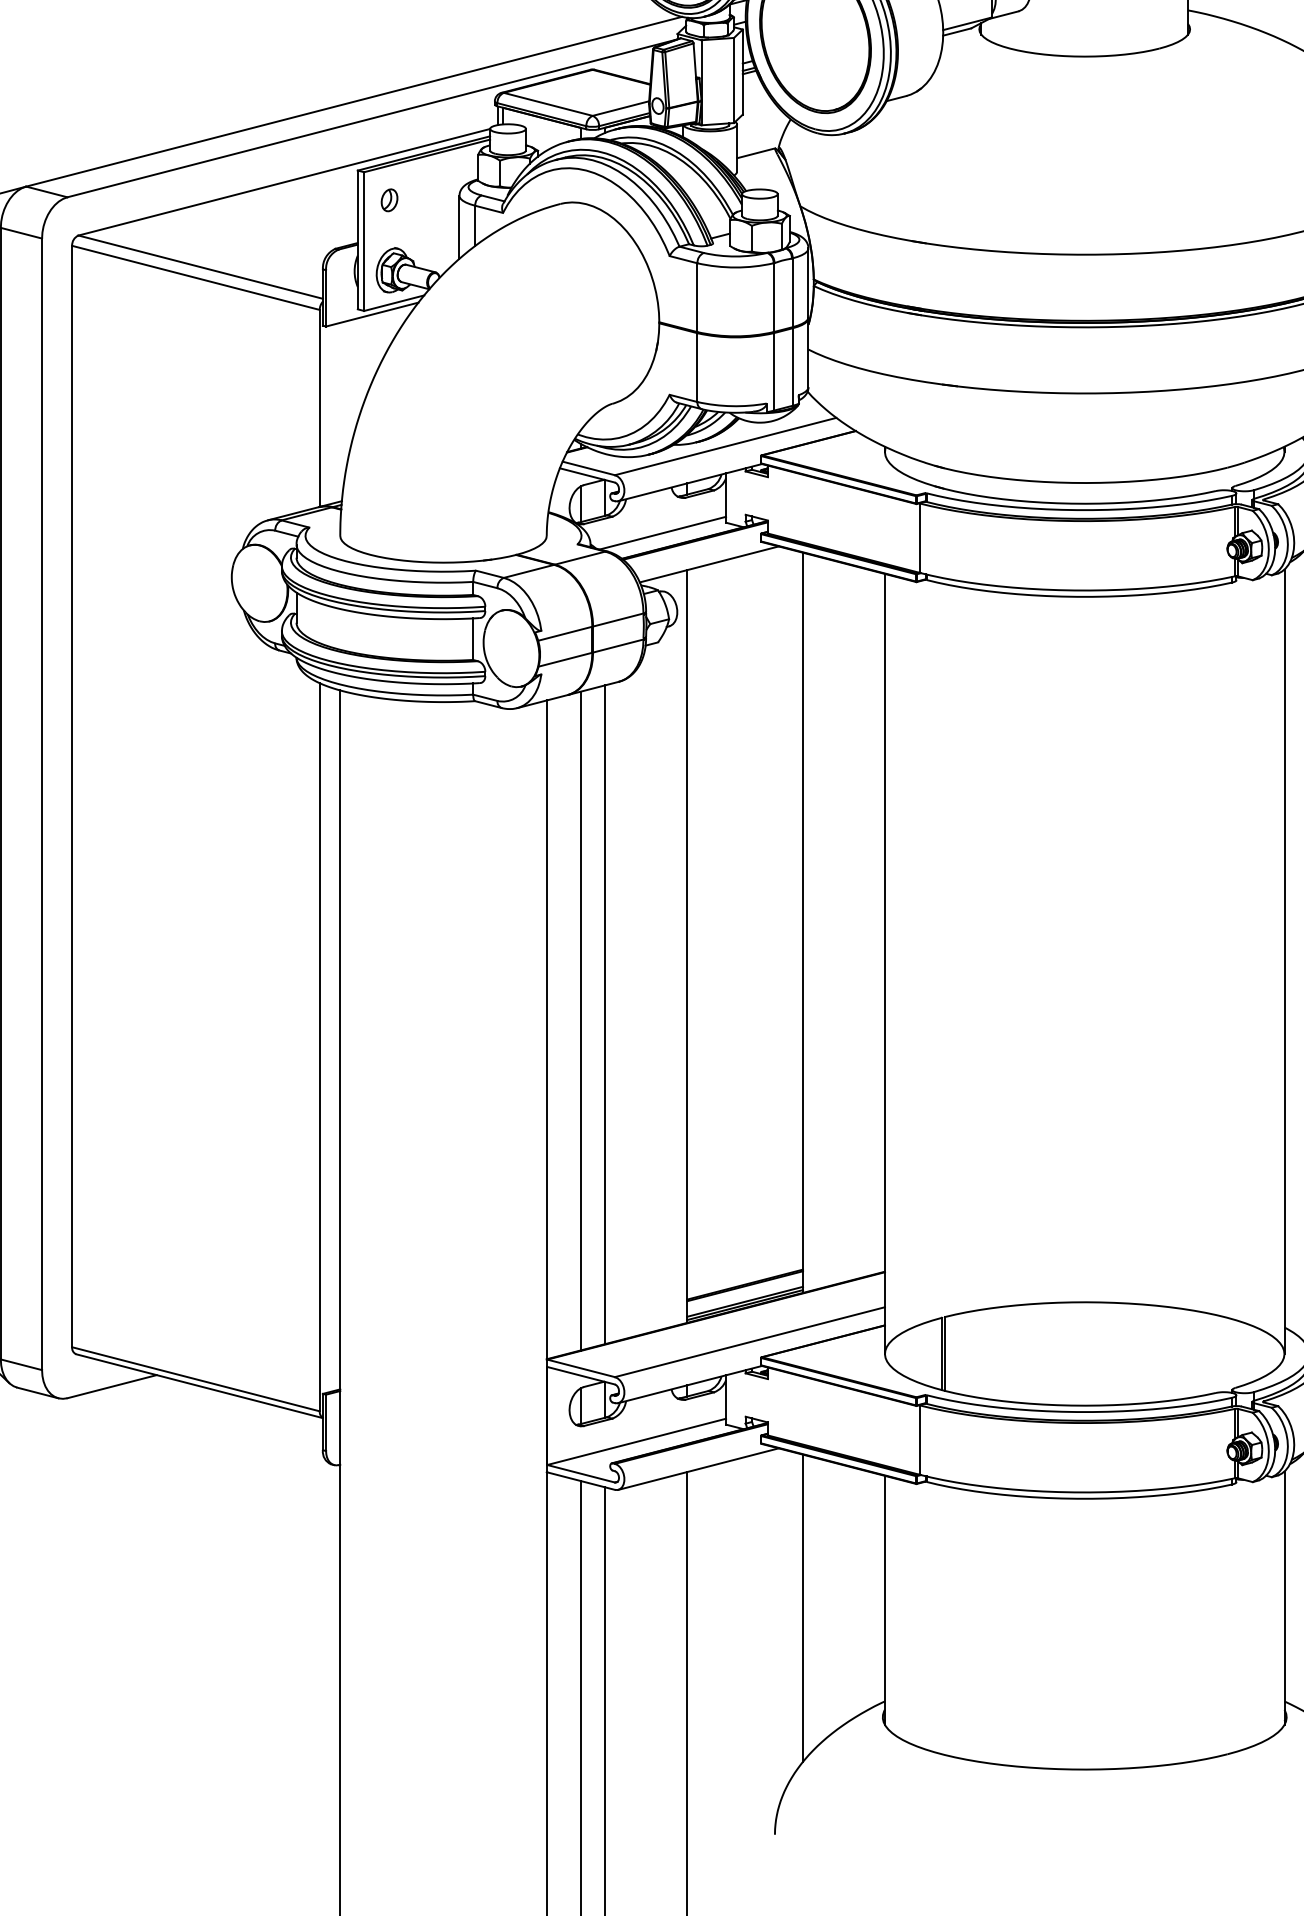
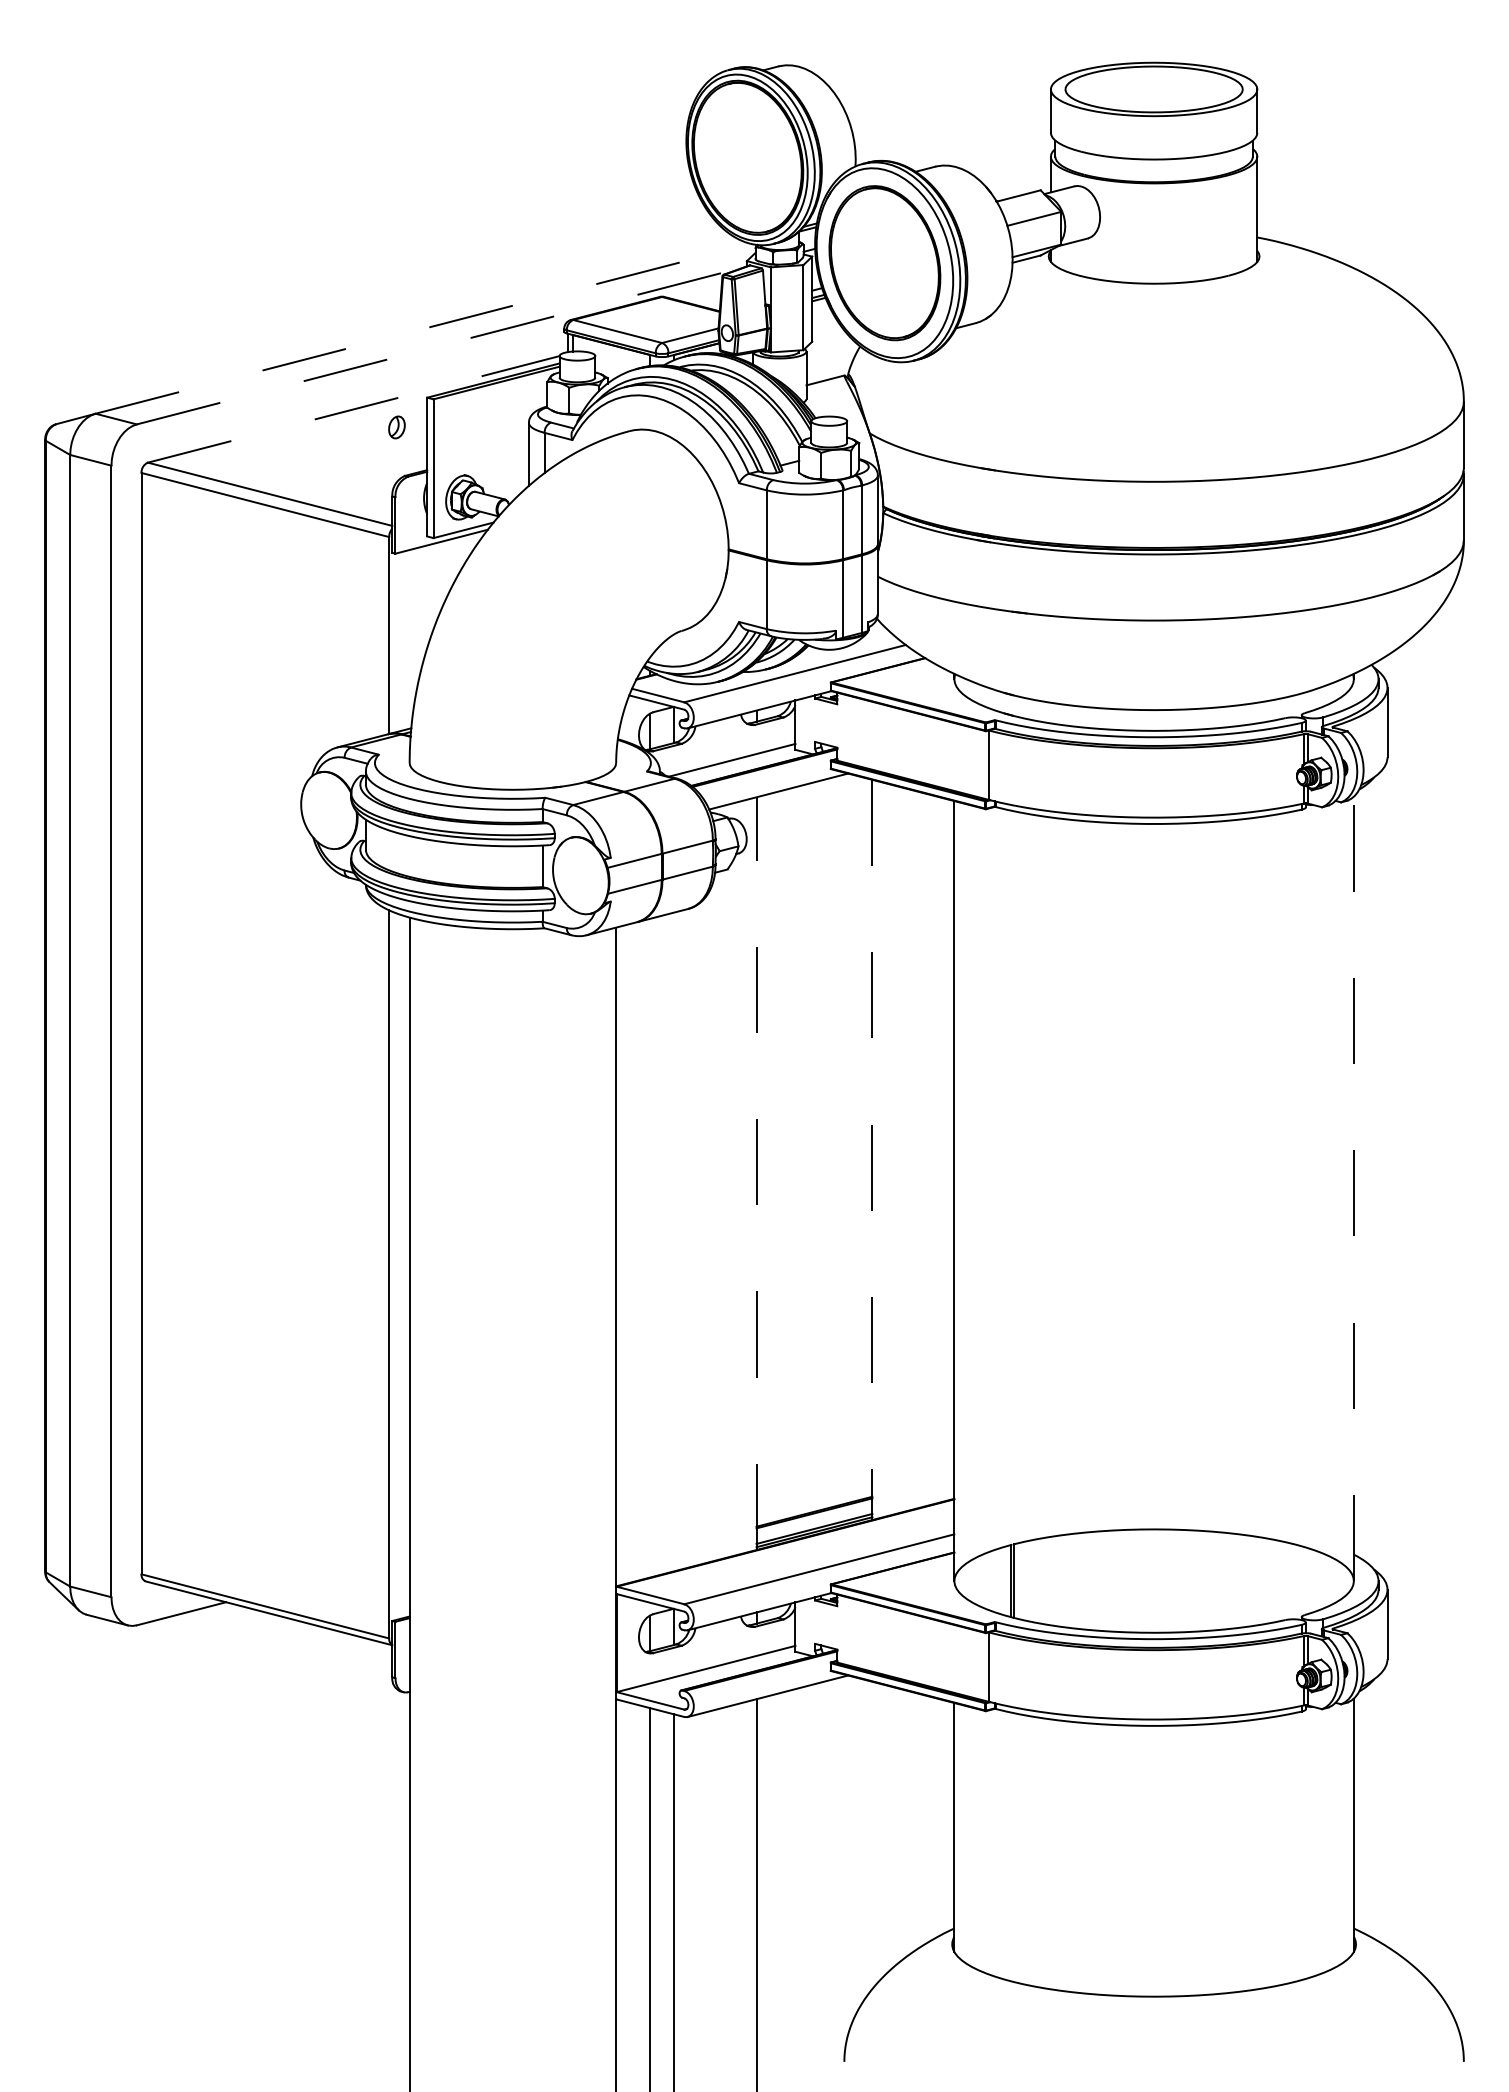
line: (354, 101) -> (423, 328), solid -> dashed
line: (372, 118) -> (441, 345), solid -> dashed
line: (284, 182) -> (353, 409), solid -> dashed
part: (389, 200) -> (396, 427), moved
line: (803, 923) -> (872, 1150), solid -> dashed
line: (687, 946) -> (756, 1173), solid -> dashed
line: (1284, 961) -> (1353, 1188), solid -> dashed
line: (605, 1014) -> (674, 1241), removed
line: (580, 1020) -> (649, 1247), removed
line: (803, 1608) -> (872, 1835), removed

